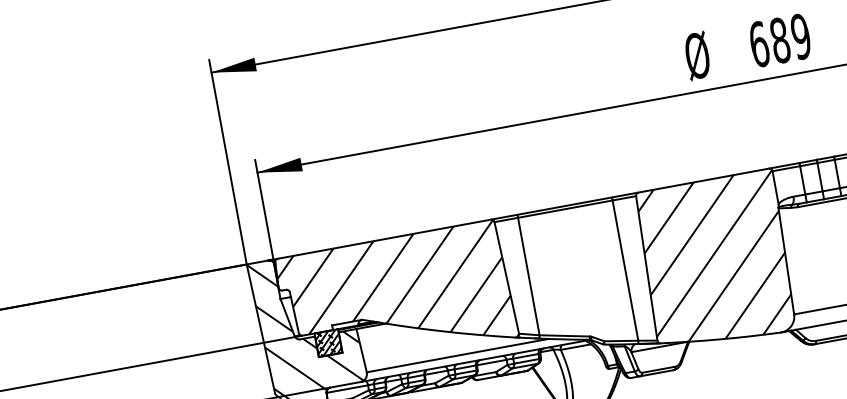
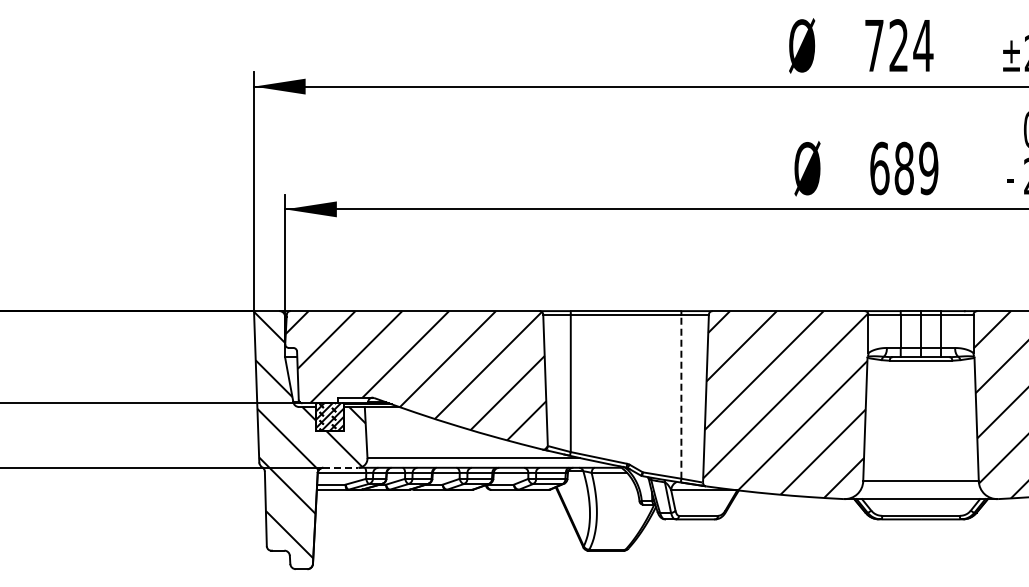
line: (625, 270) -> (681, 396), solid -> dashed
line: (345, 384) -> (340, 467), solid -> dashed

